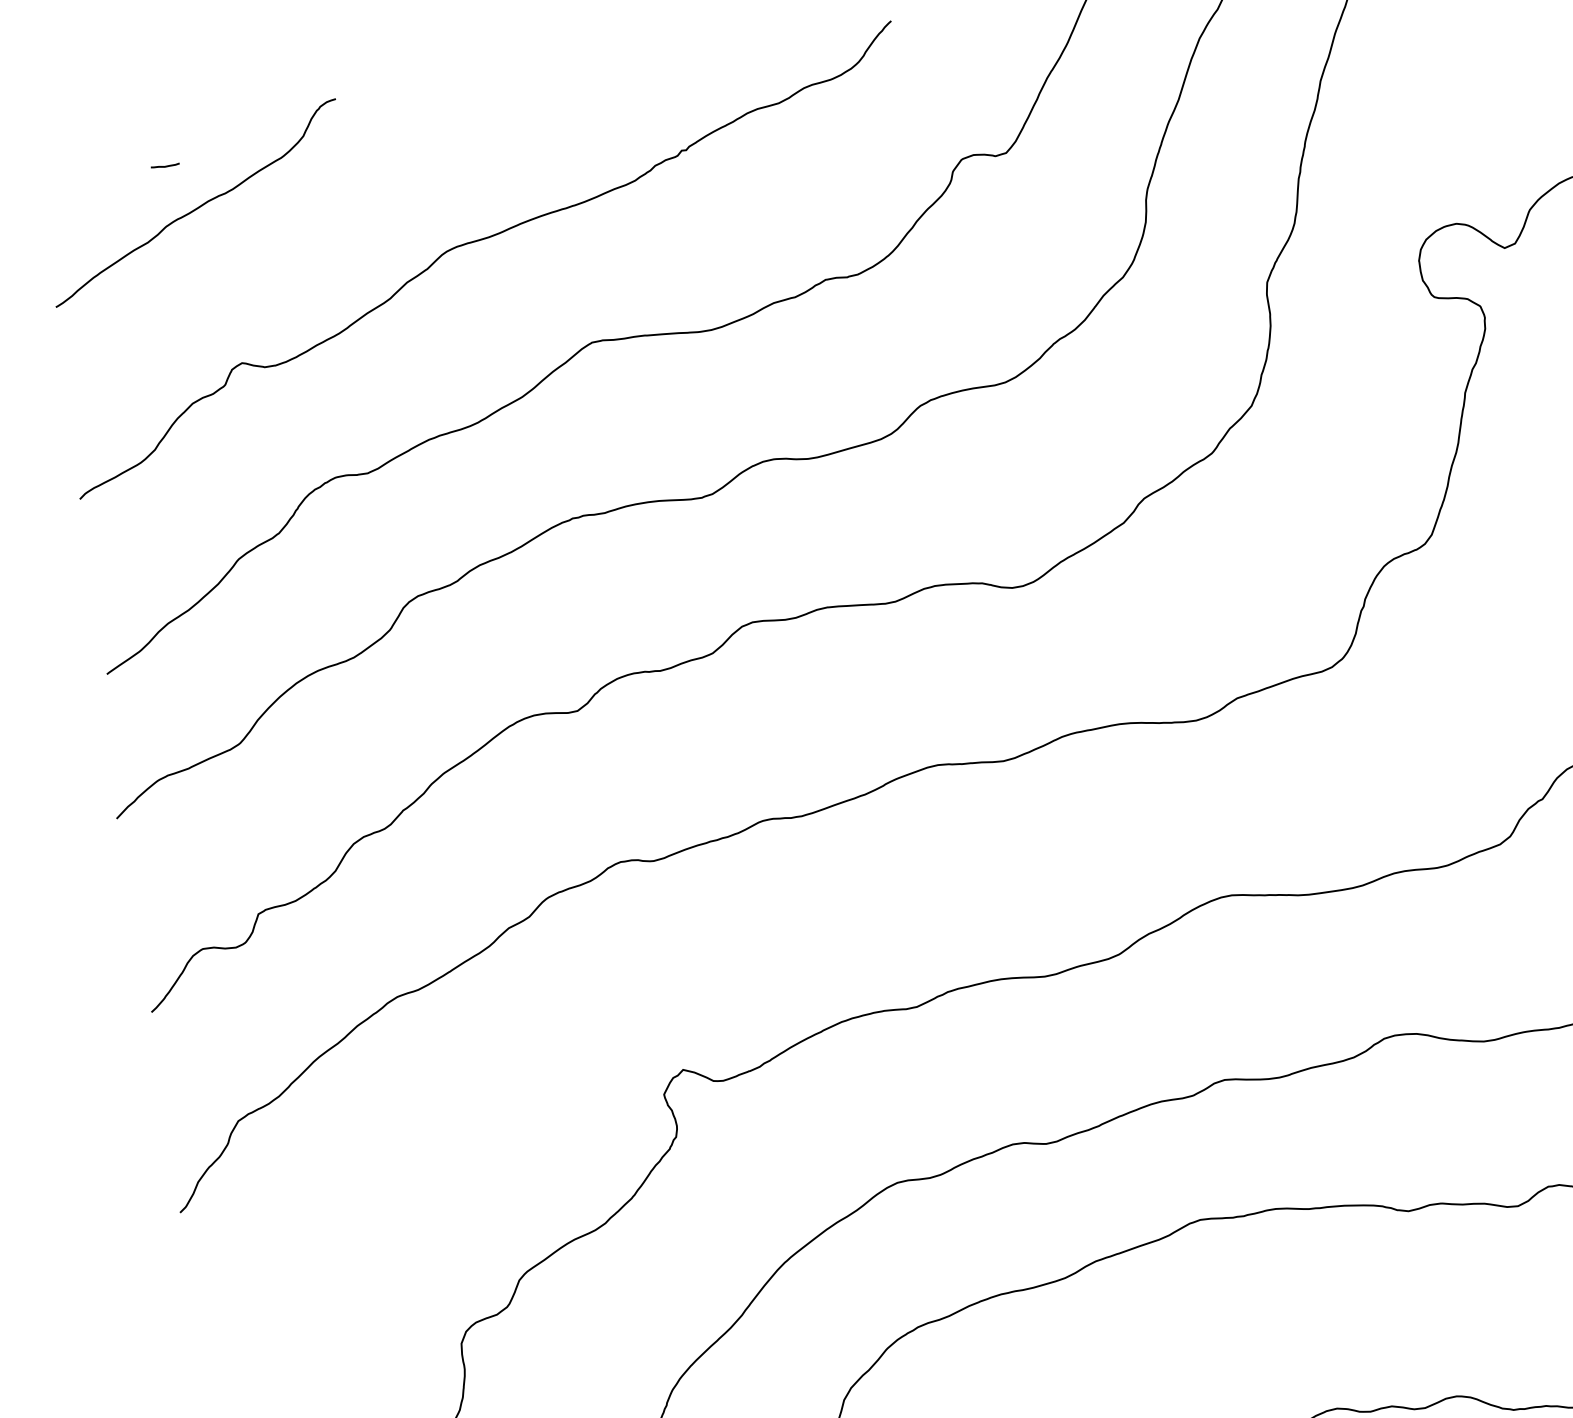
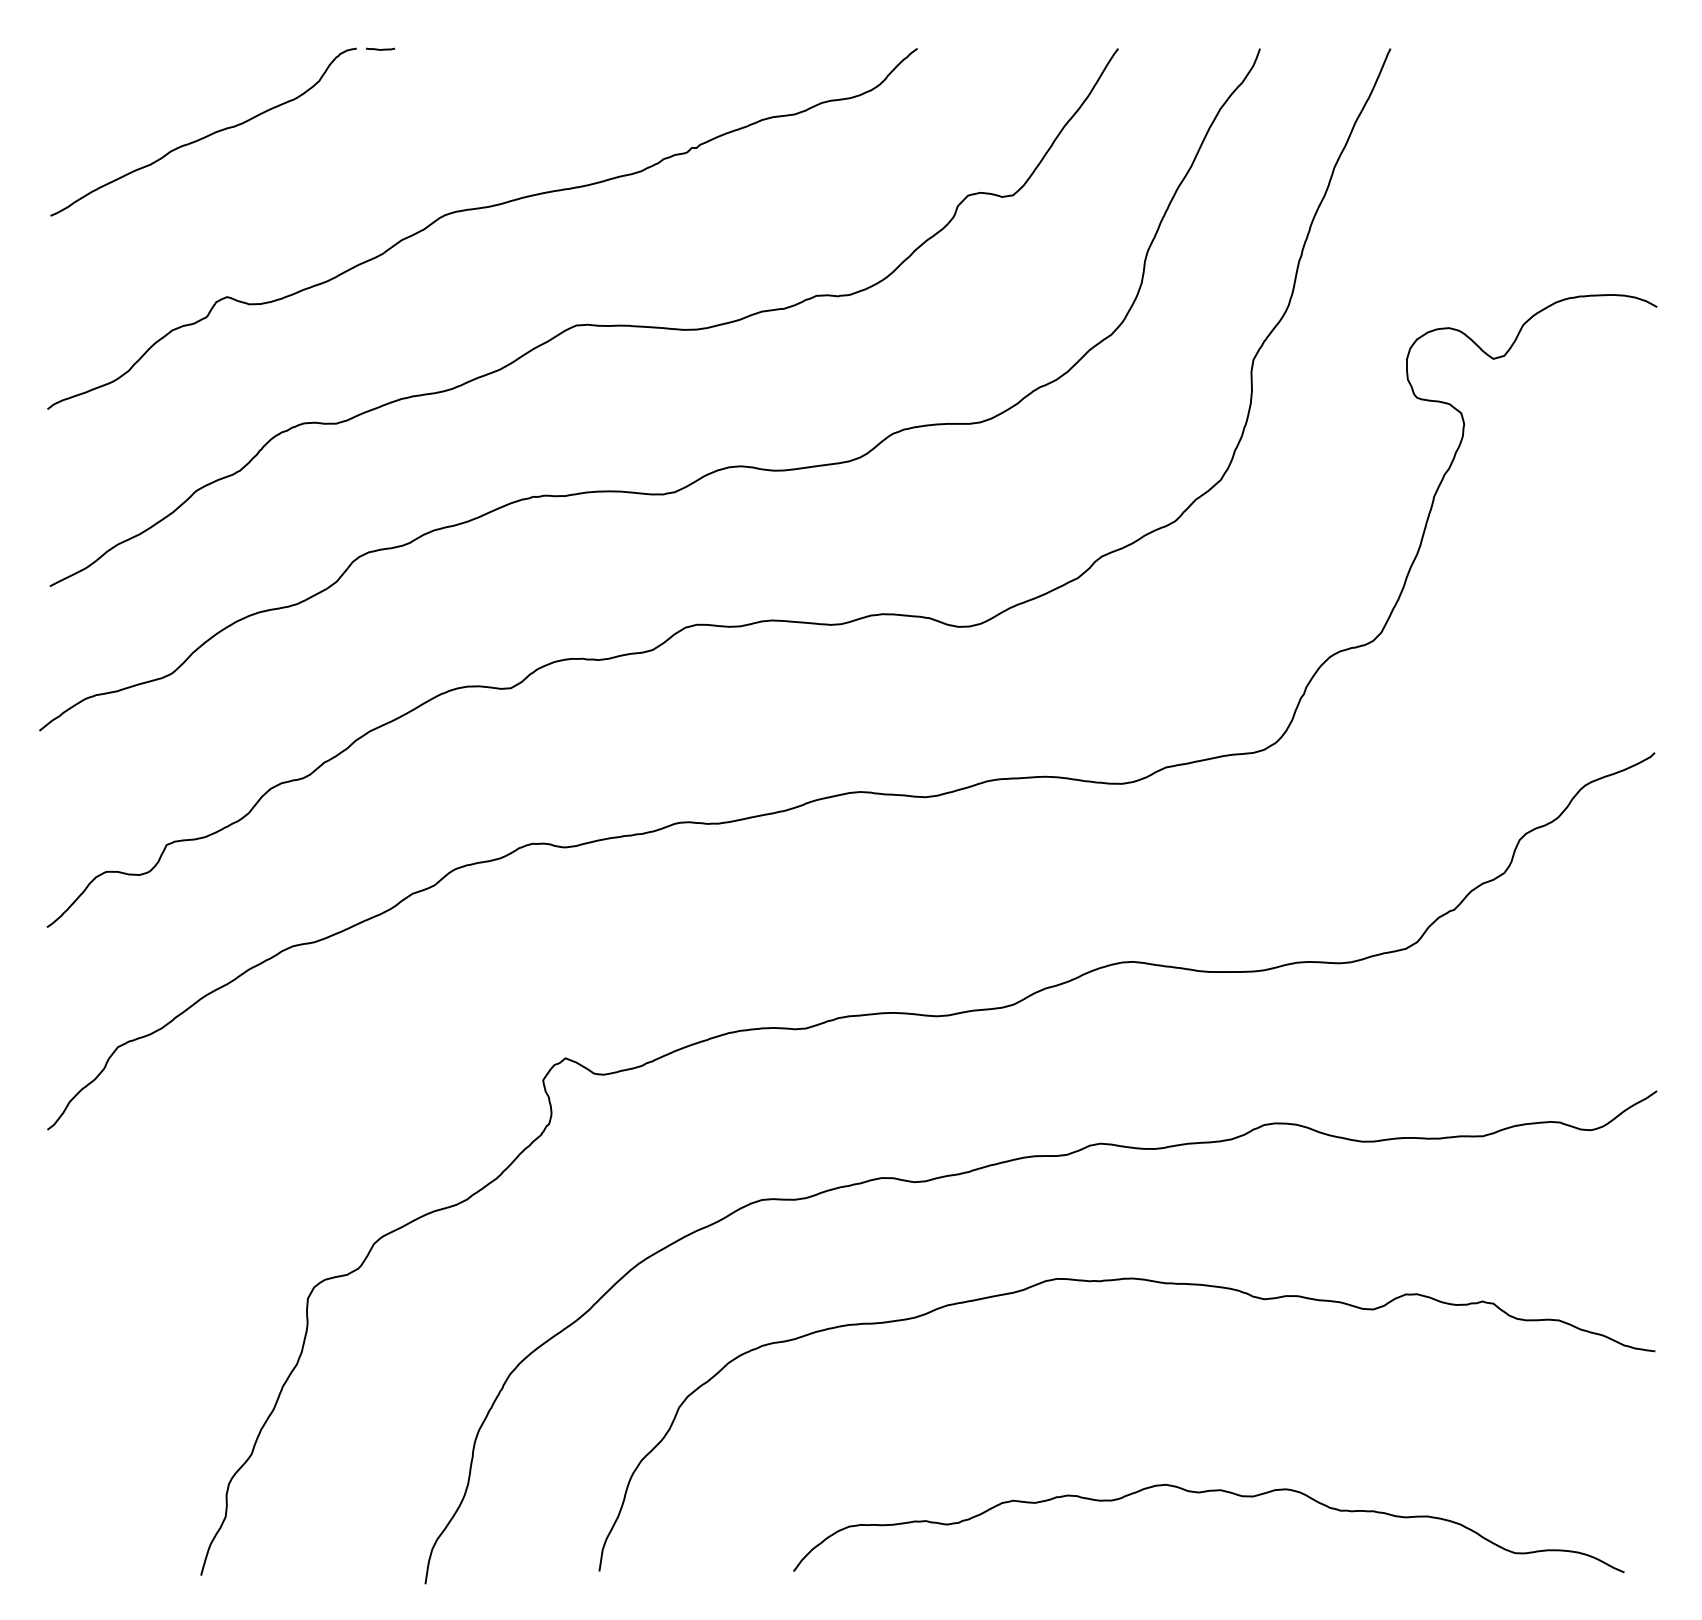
curve: (165, 166) -> (380, 49), moved

